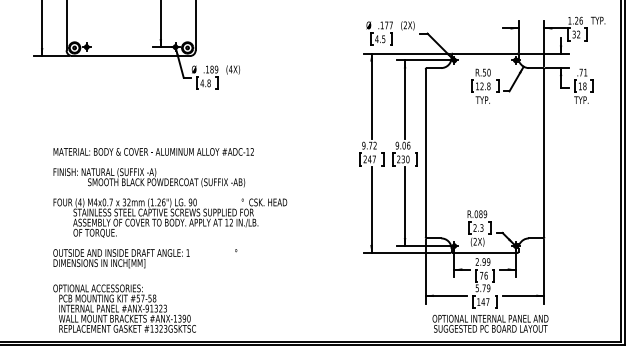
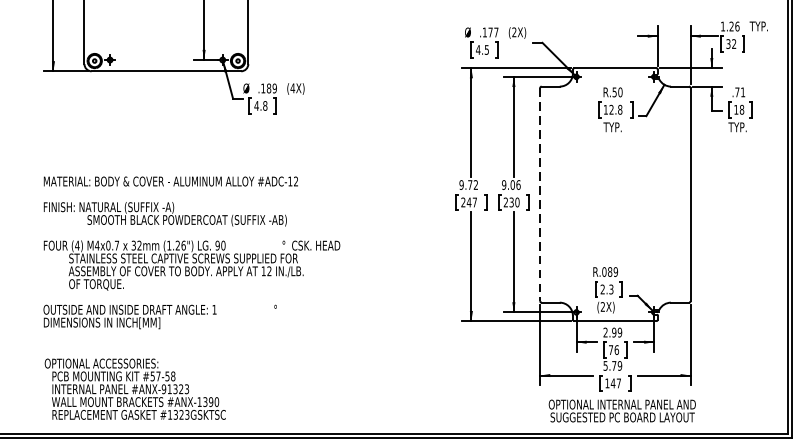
line: (425, 153) -> (539, 194), solid -> dashed
text: (170, 208) -> (192, 253), moved
text: (124, 308) -> (135, 389), moved

